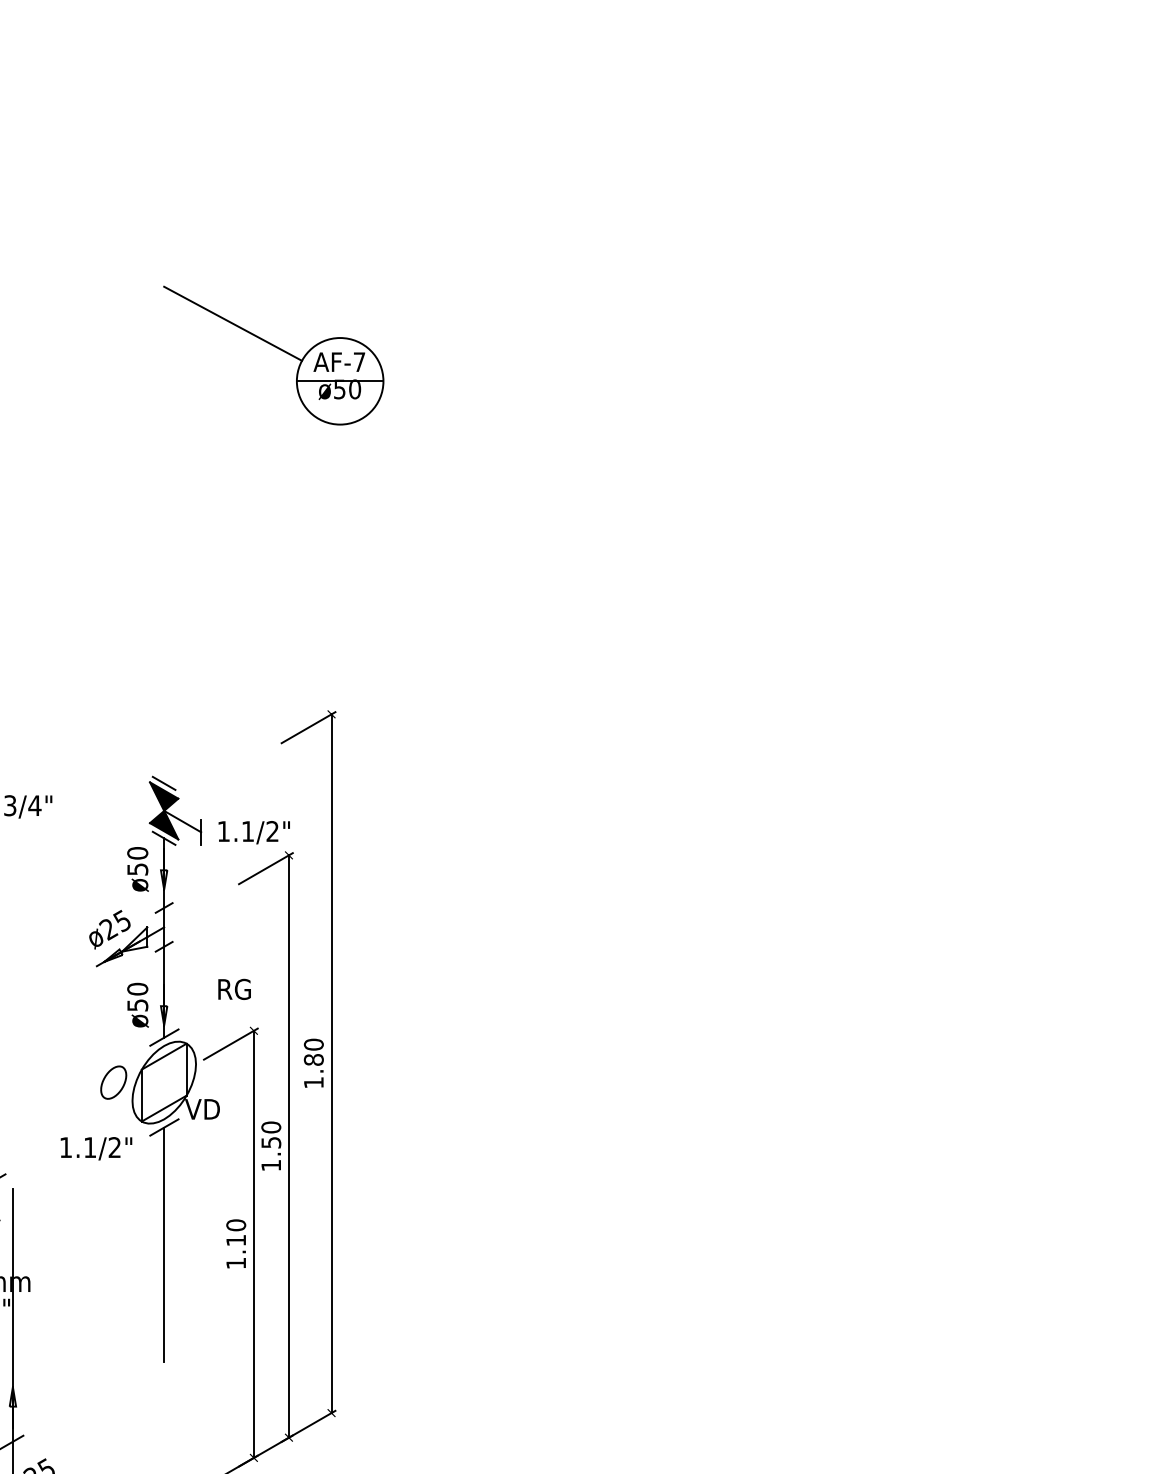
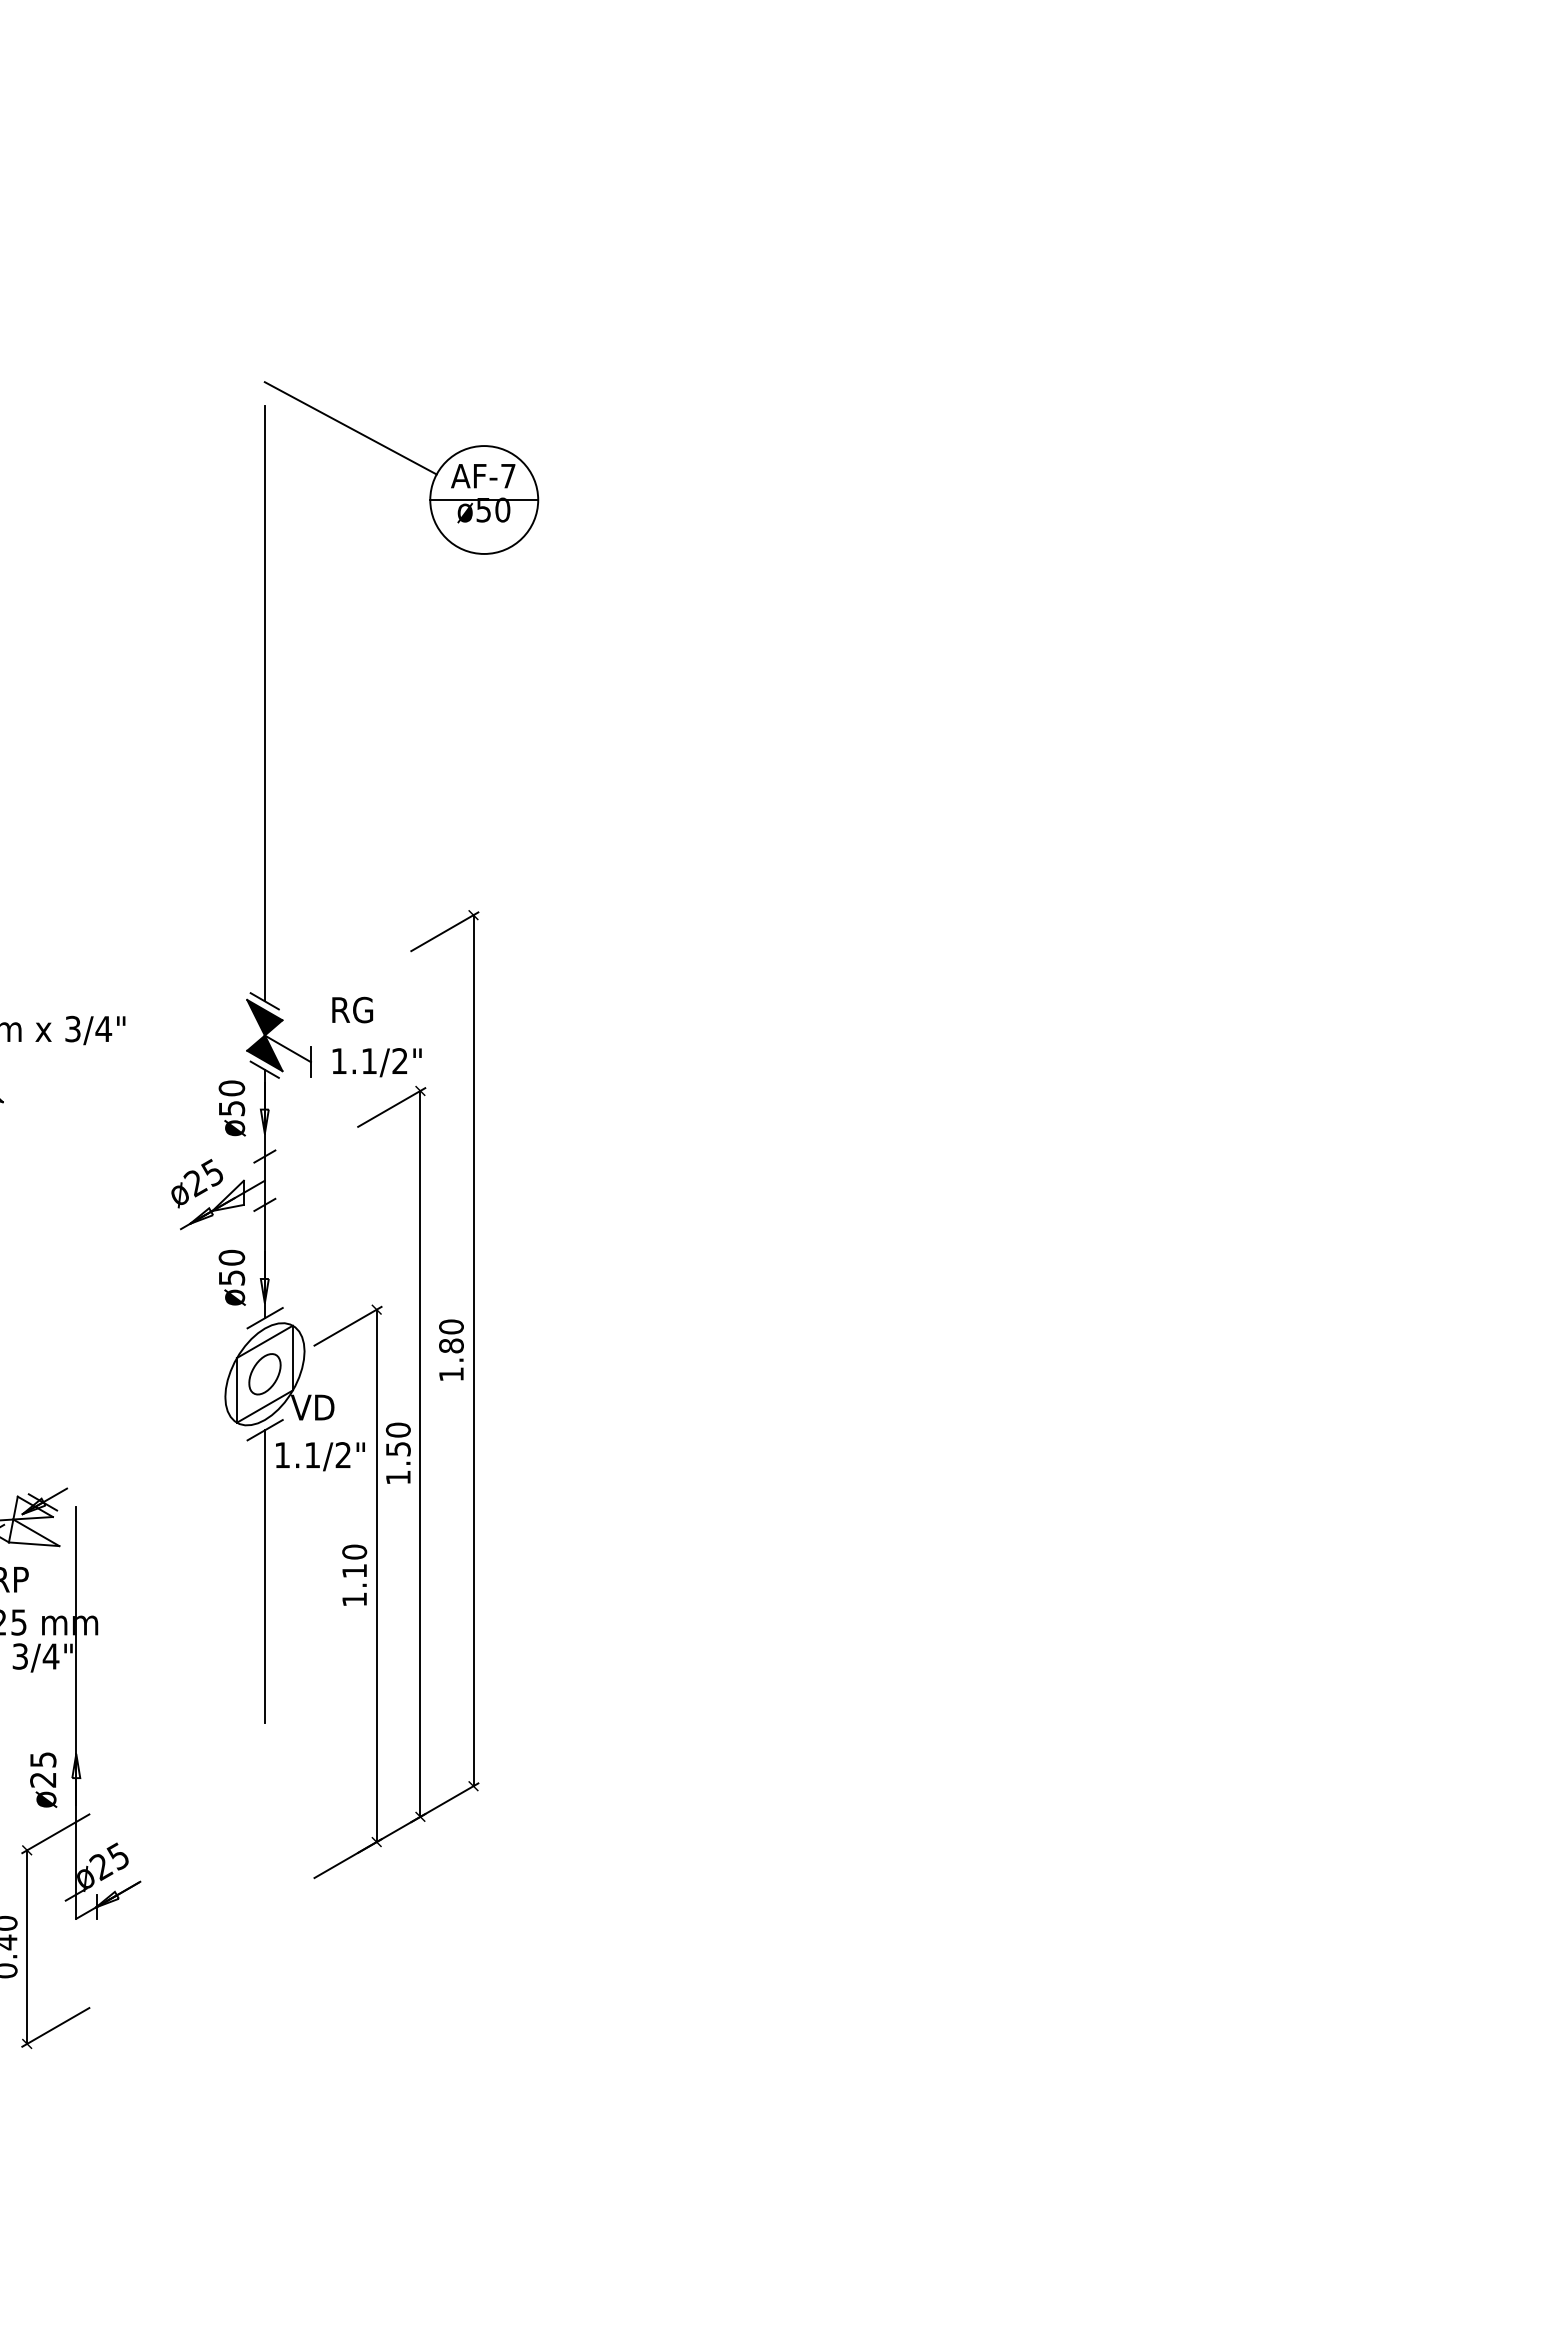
line: (163, 544) -> (264, 703), added
text: (234, 988) -> (352, 1009), moved
part: (113, 1082) -> (264, 1374), moved
text: (96, 1148) -> (320, 1456), moved

